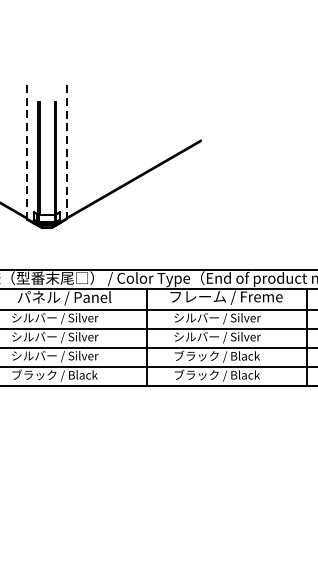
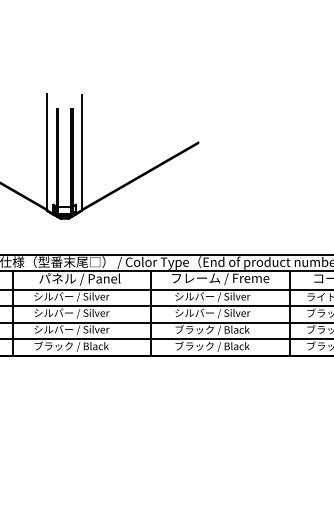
line: (27, 151) -> (47, 152), dashed -> solid
line: (67, 151) -> (82, 152), dashed -> solid

